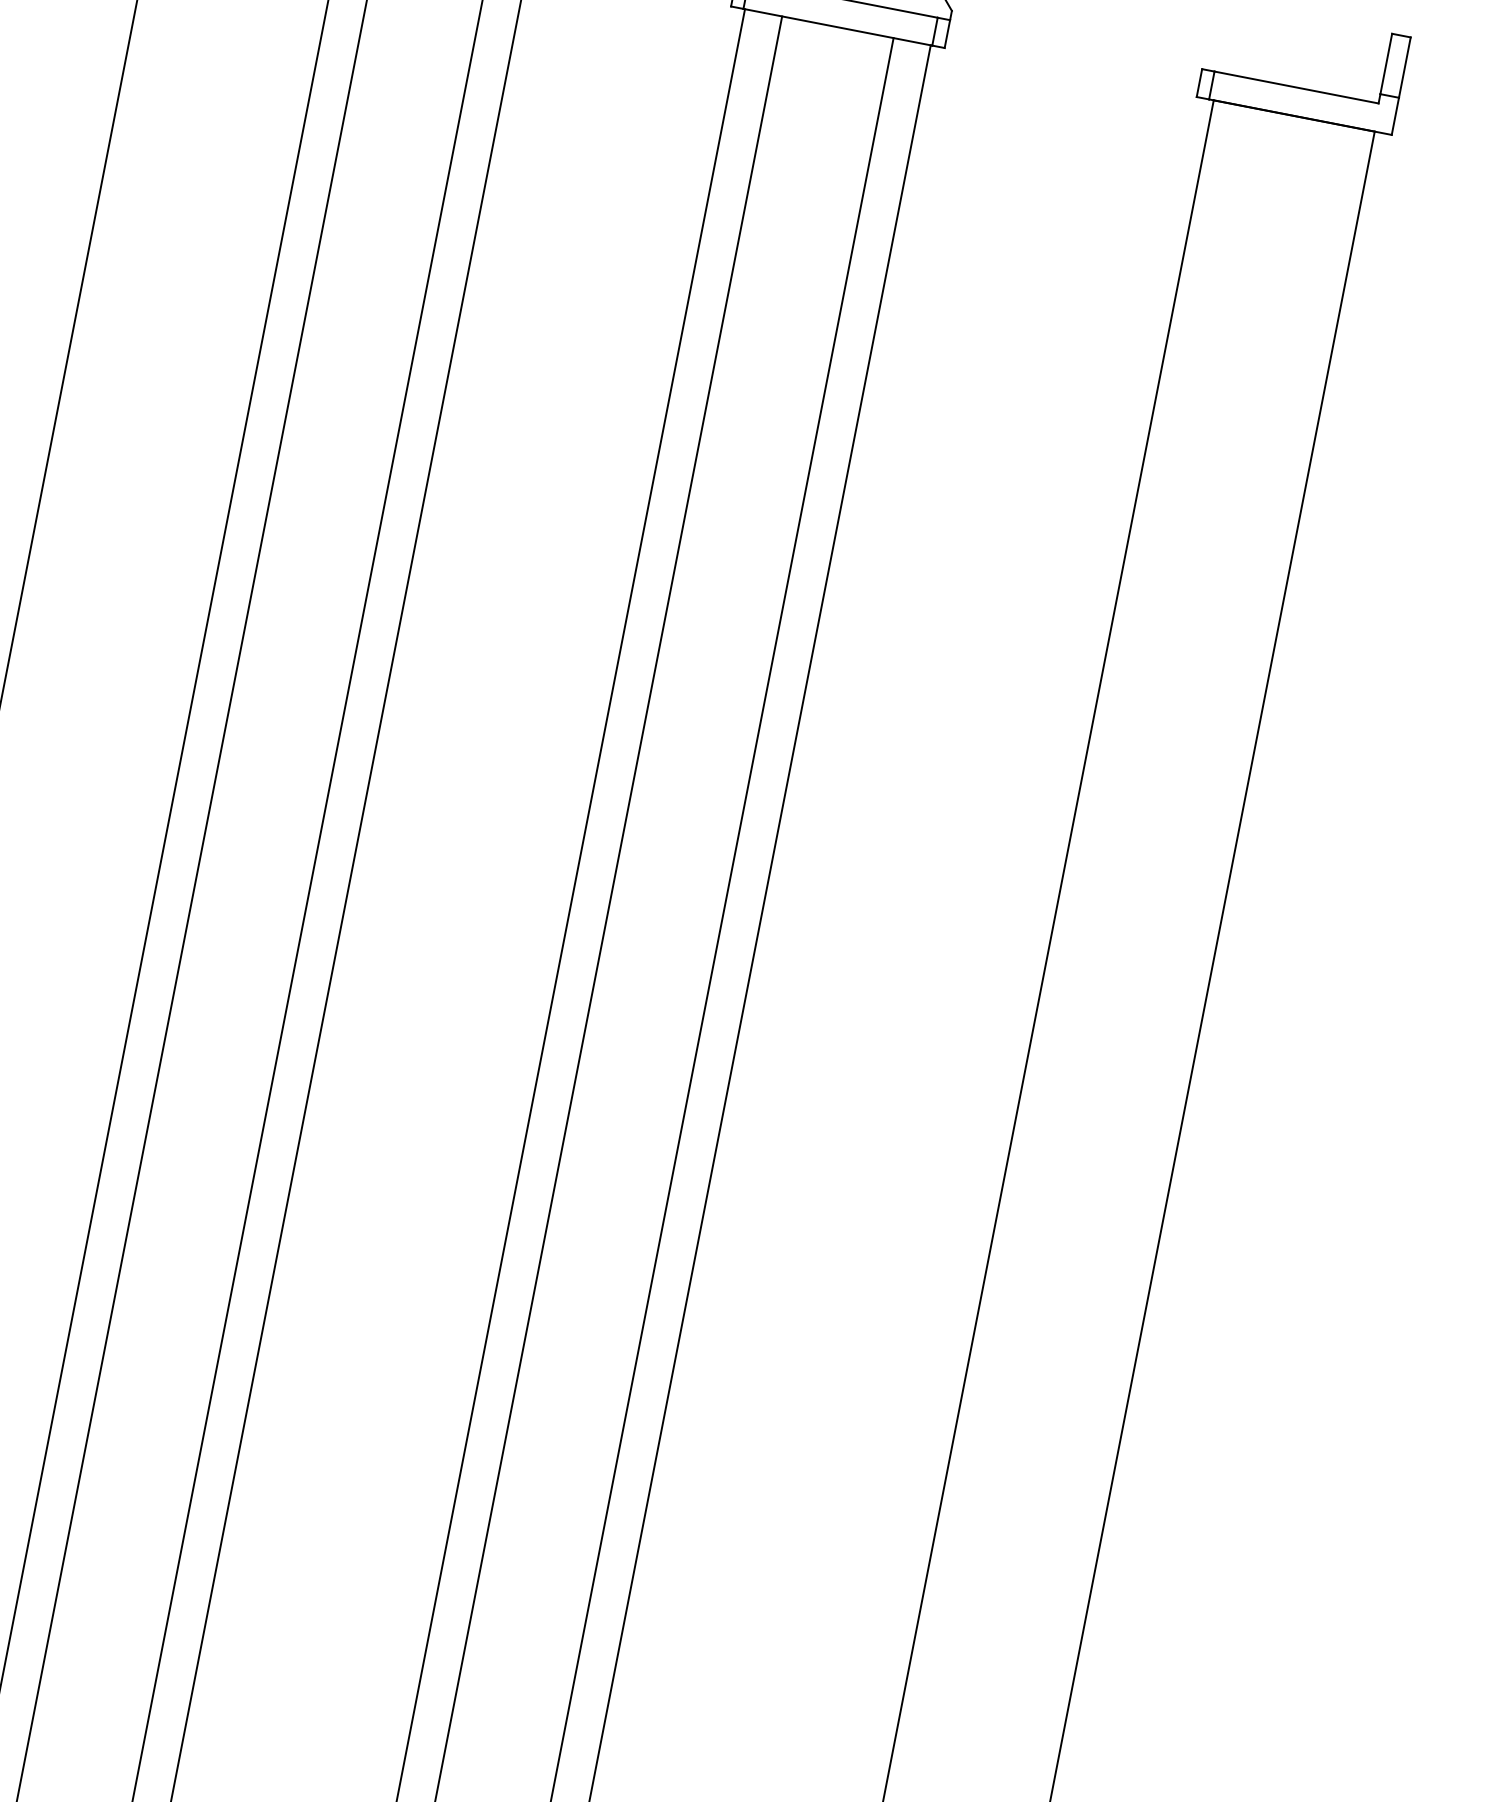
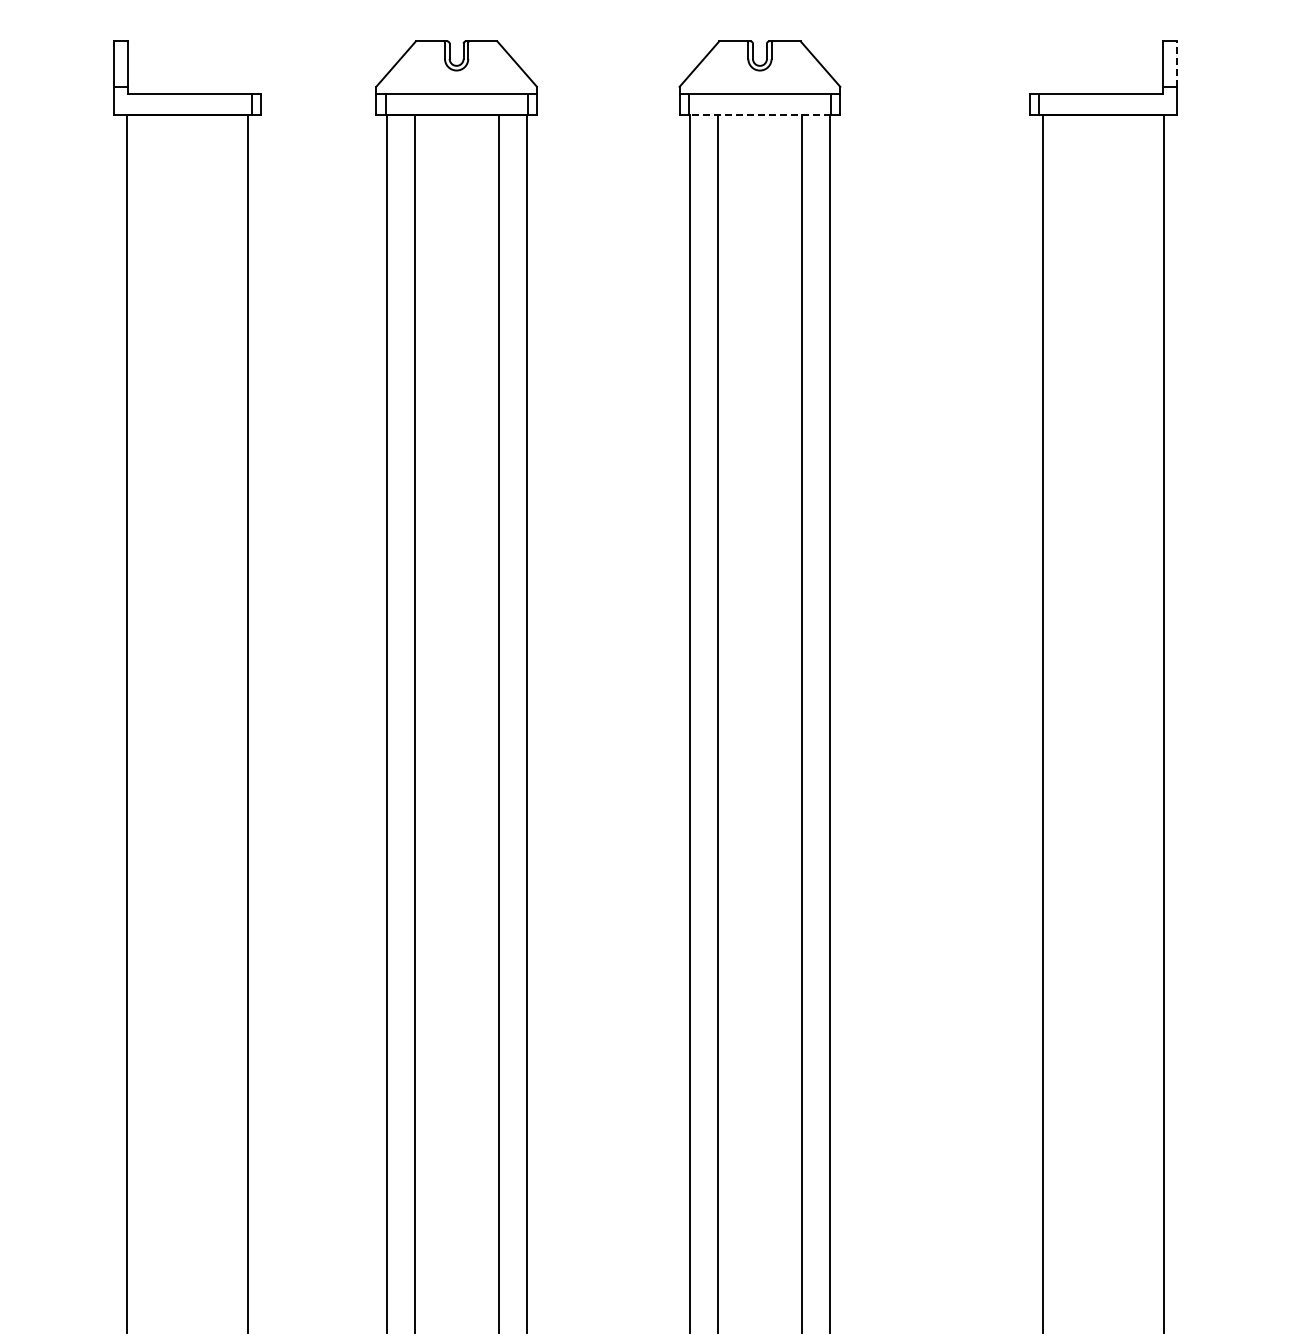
line: (837, 26) -> (759, 114), solid -> dashed
line: (1404, 67) -> (1176, 64), solid -> dashed

